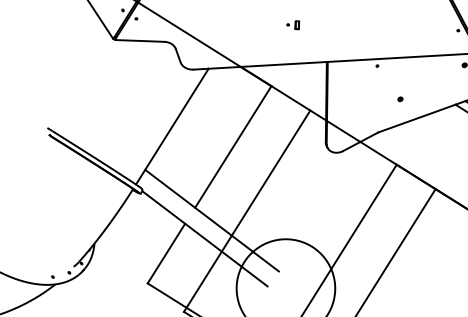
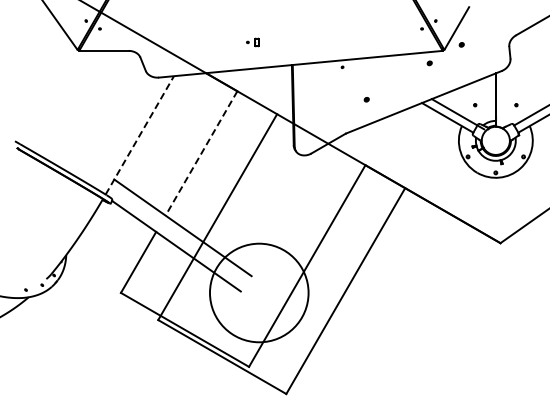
part: (292, 25) -> (252, 42), moved
line: (173, 125) -> (140, 134), solid -> dashed
line: (233, 147) -> (201, 153), solid -> dashed

